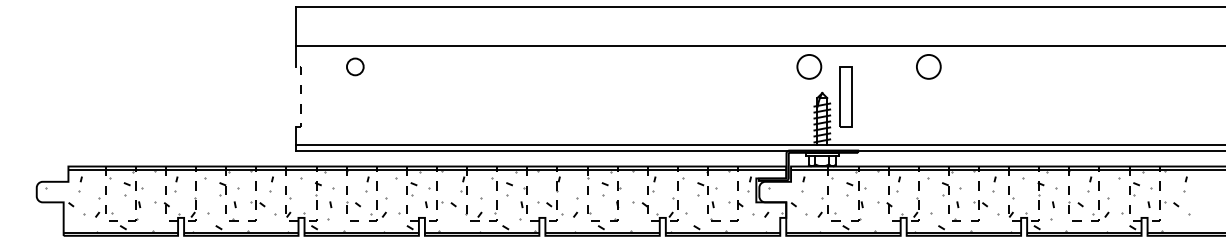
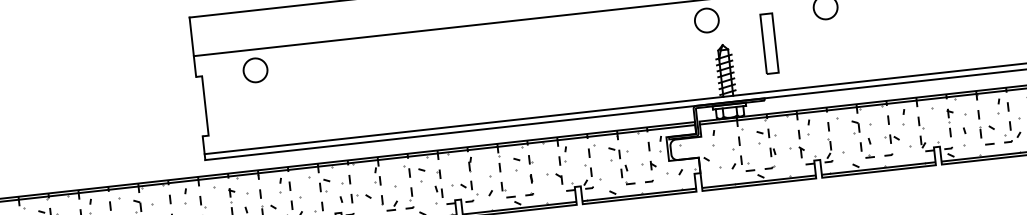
circle: (355, 66) -> (255, 69), size x1.43
line: (301, 96) -> (205, 105), dashed -> solid
part: (845, 96) -> (768, 43), moved

